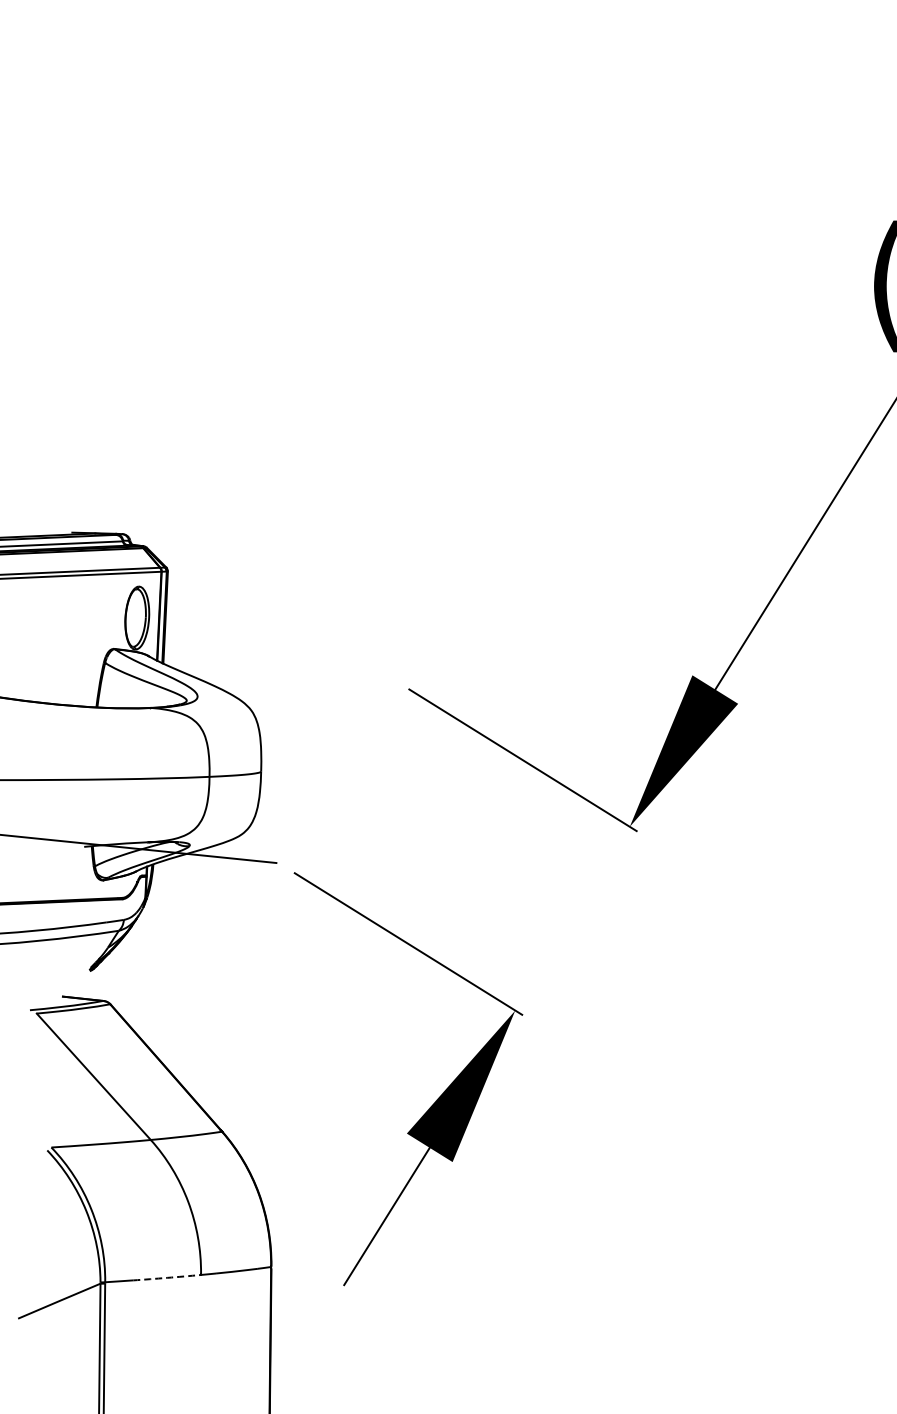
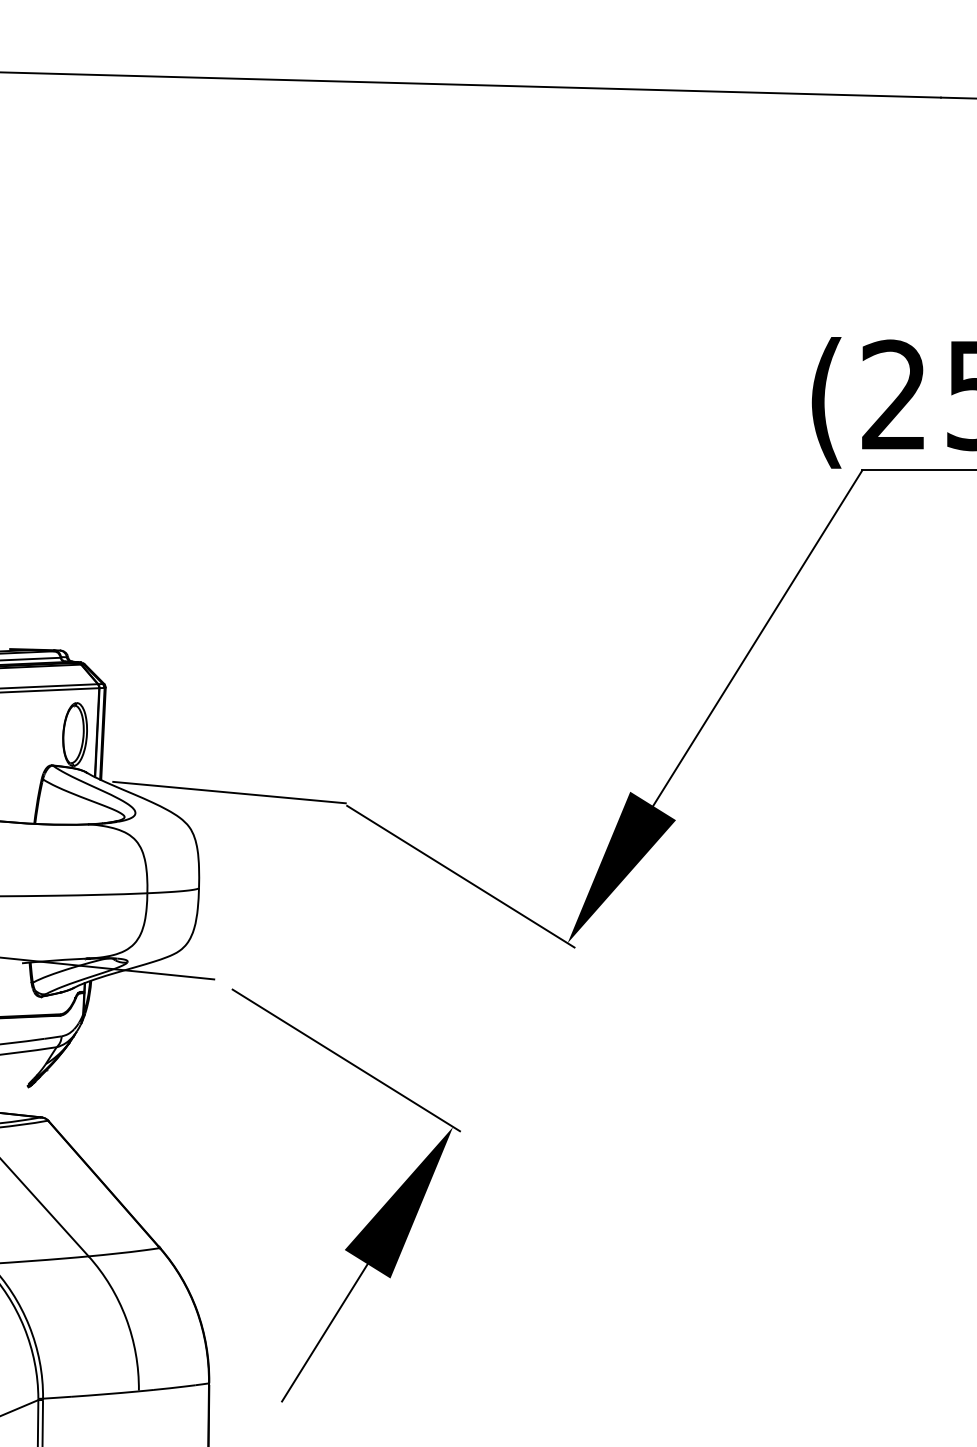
line: (291, 676) -> (229, 792), added
arc: (167, 1278) -> (105, 1394), dashed -> solid

